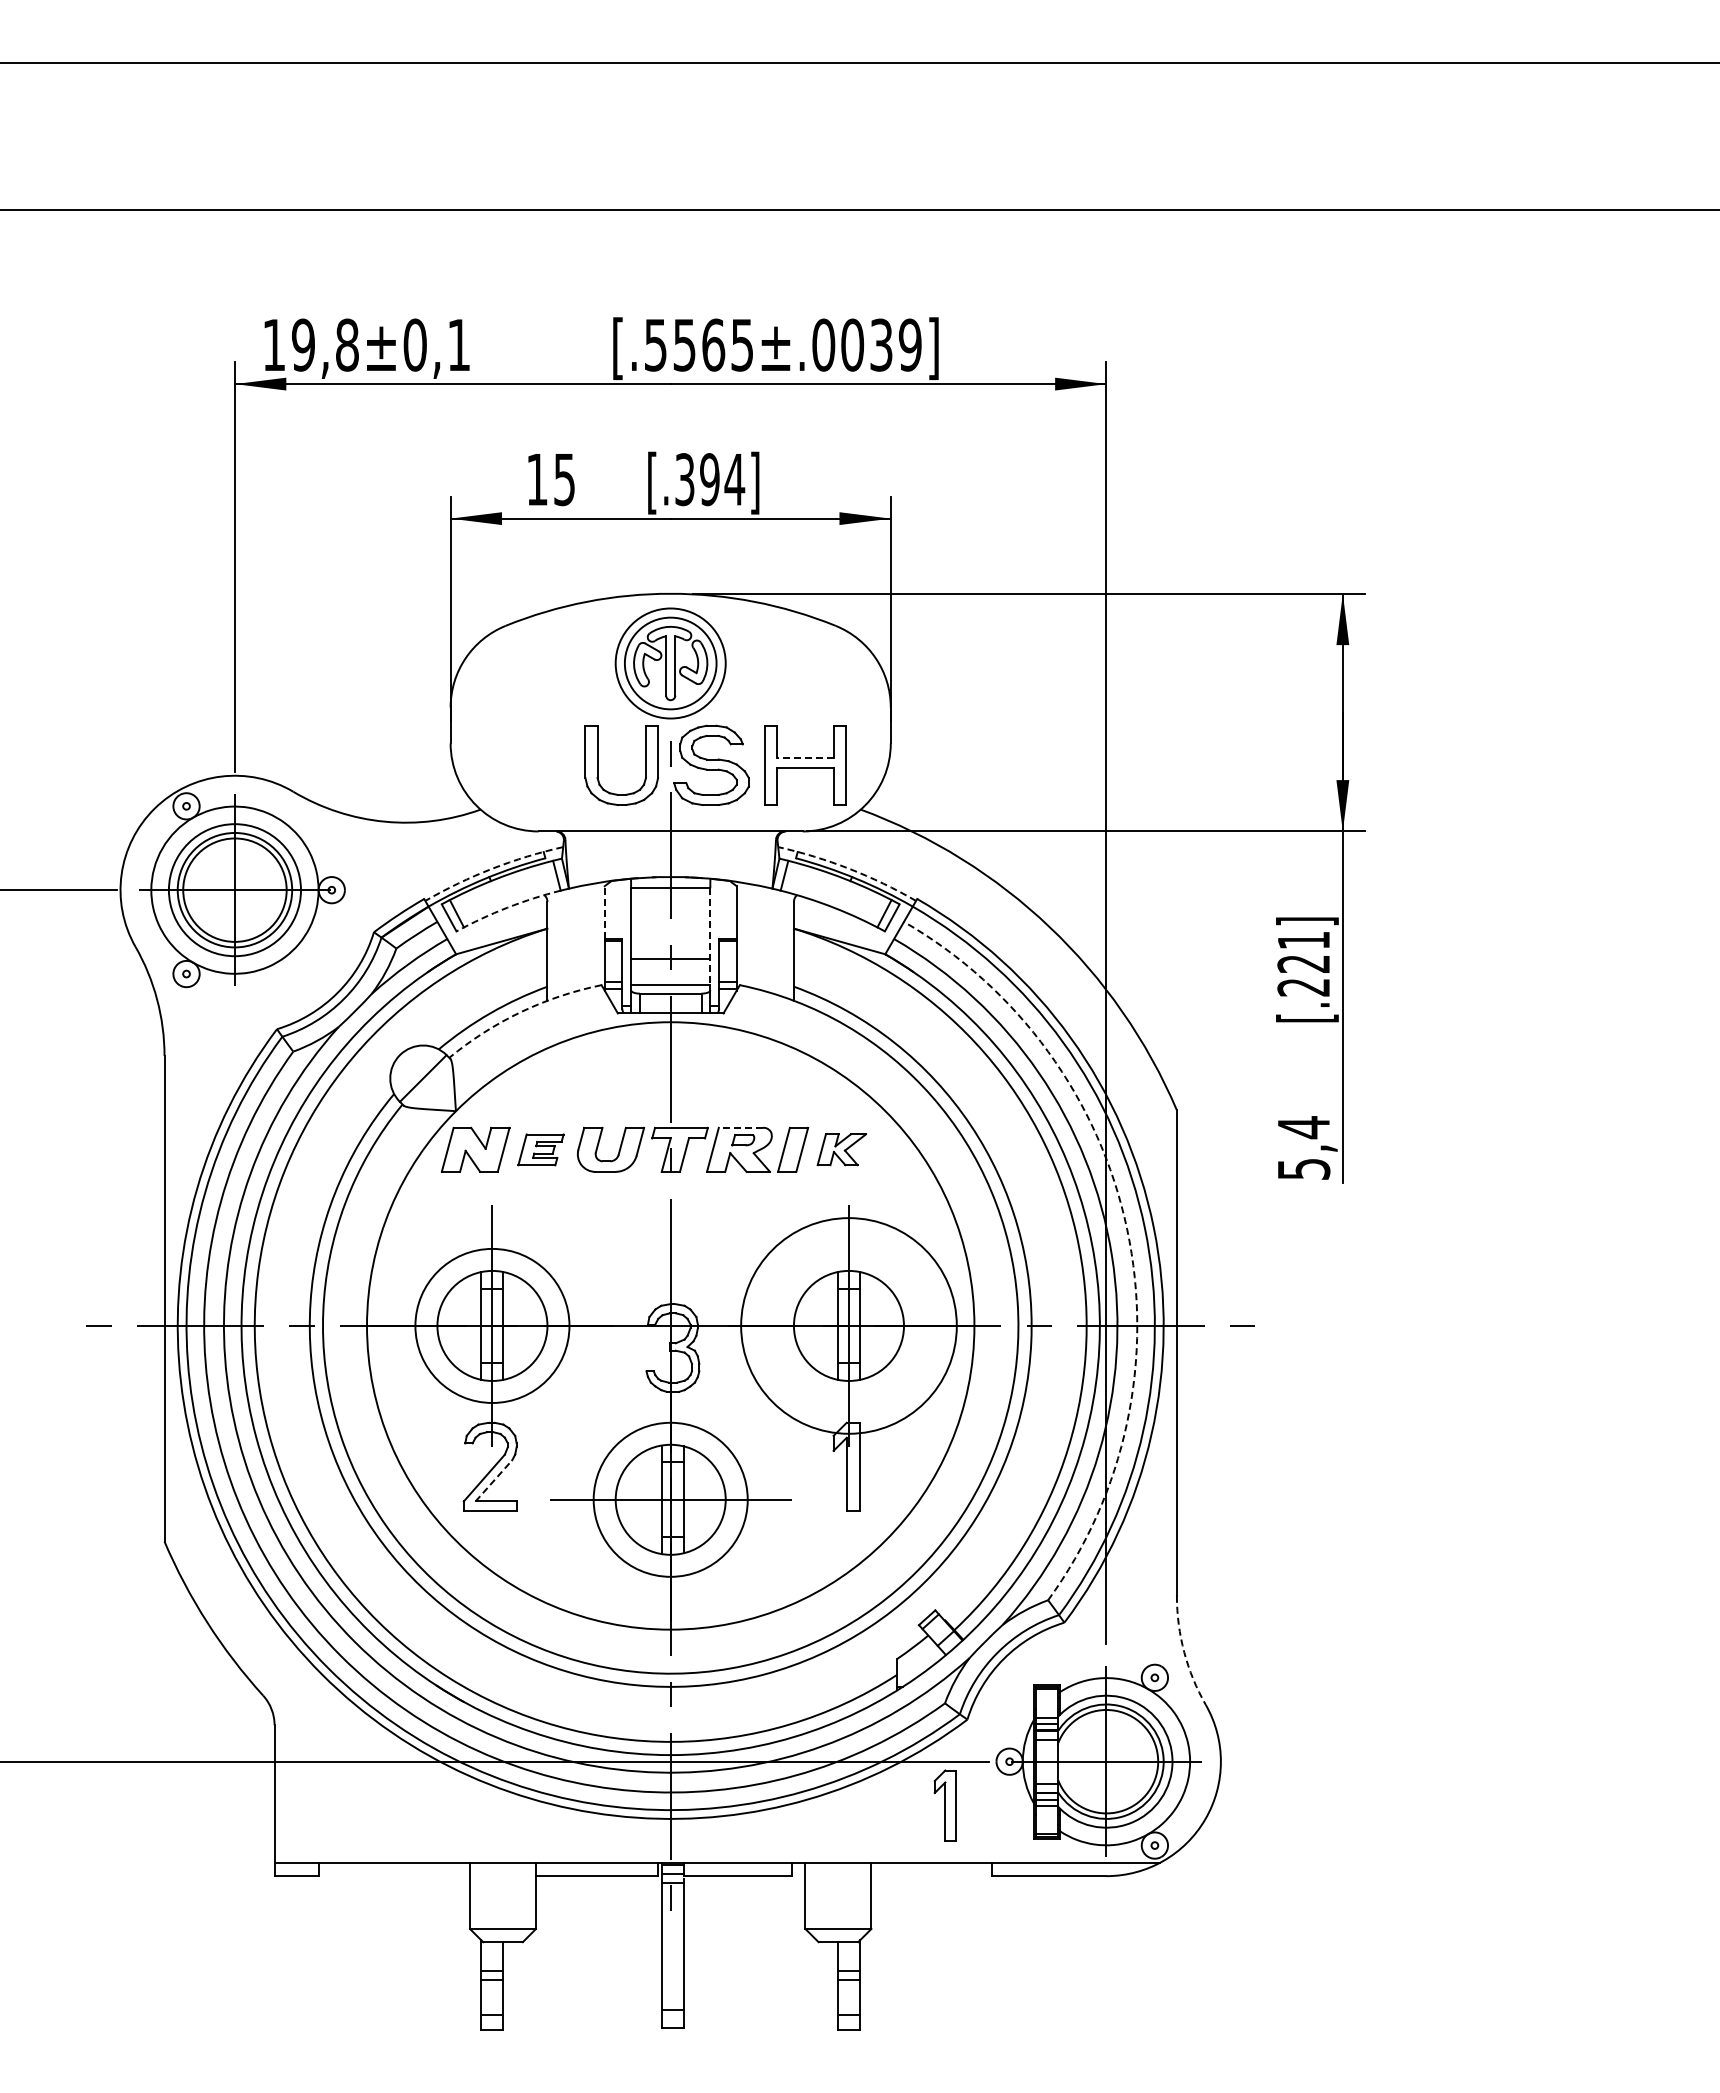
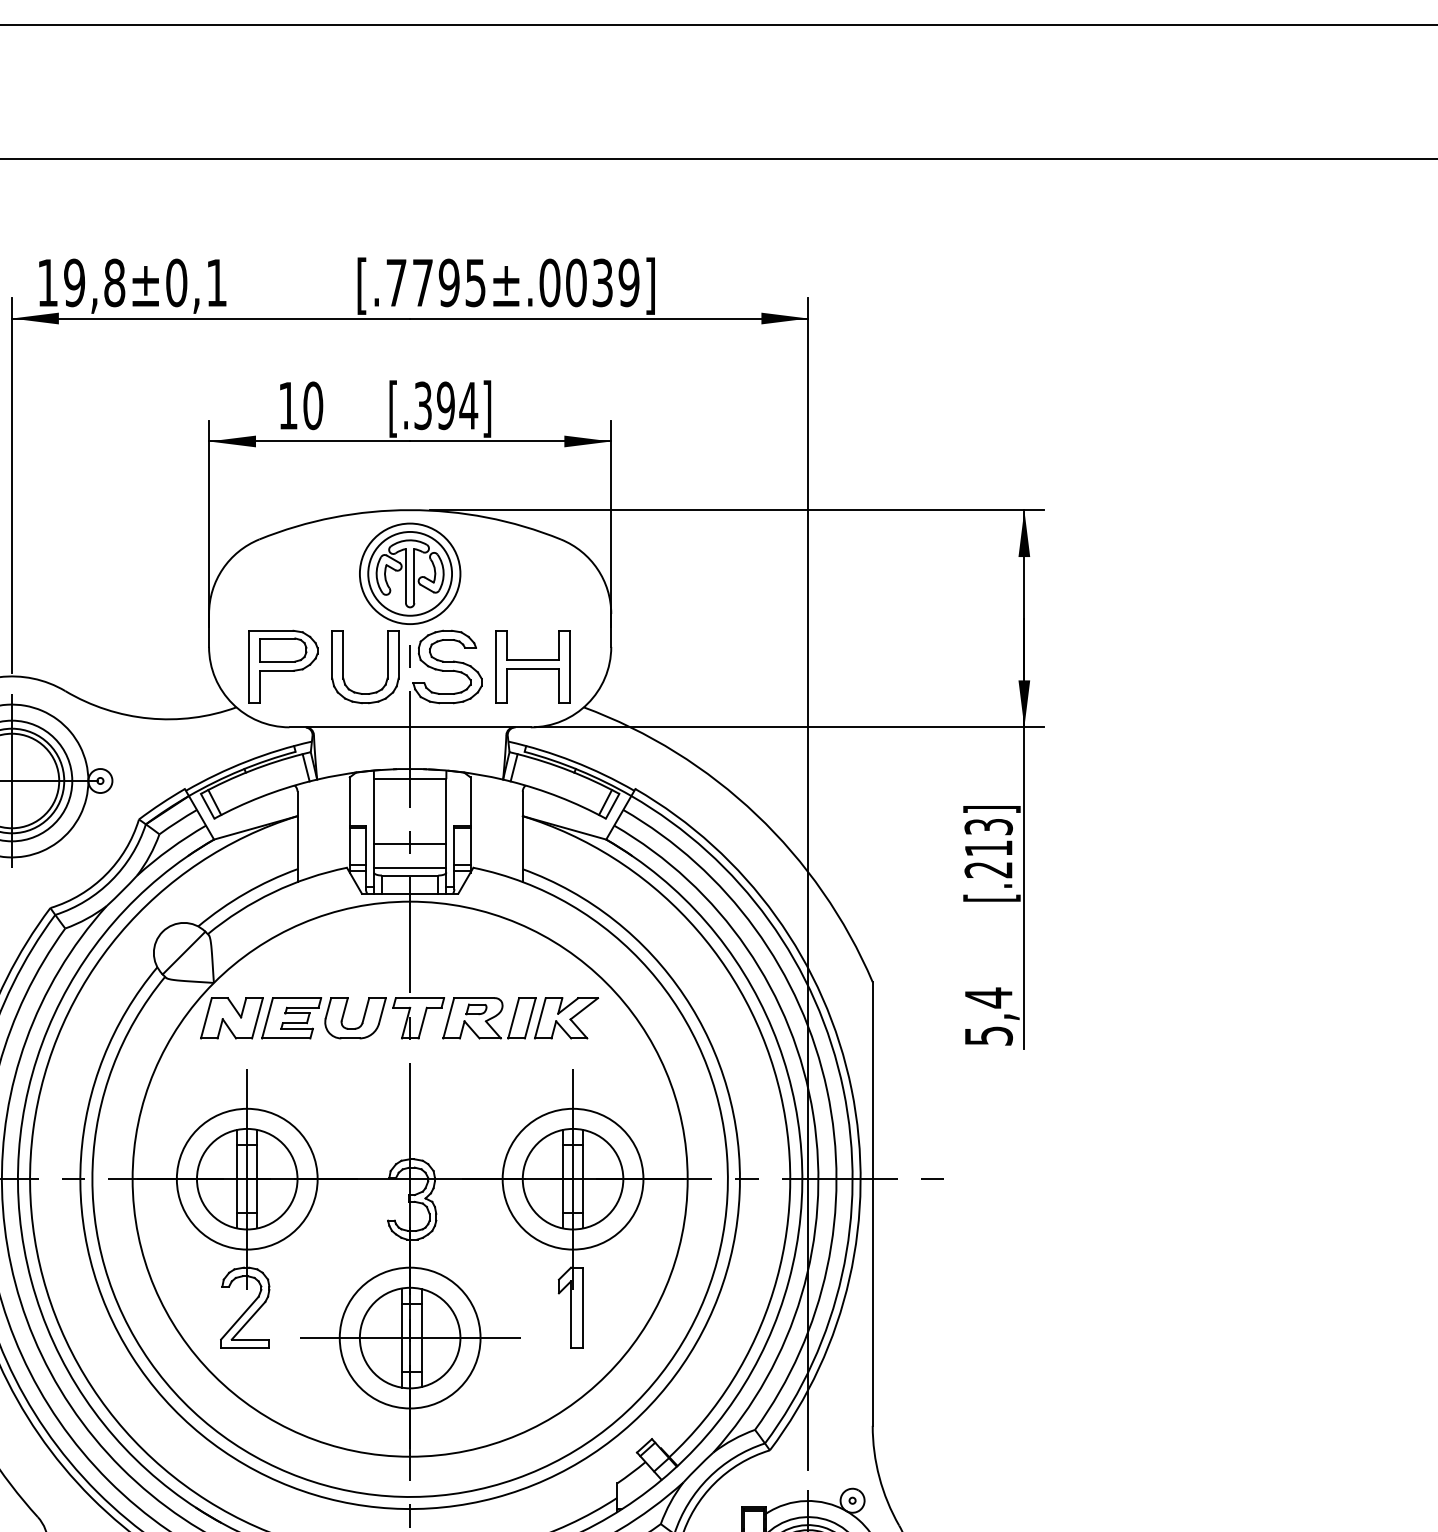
text: (685, 344) -> (423, 282), [.5565±.0039] -> [.7795±.0039]
text: (564, 479) -> (313, 405), 15 -> 10
line: (804, 757) -> (532, 659), dashed -> solid
part: (532, 764) -> (283, 666), added
arc: (492, 868) -> (247, 761), dashed -> solid
arc: (849, 868) -> (573, 761), dashed -> solid
arc: (507, 907) -> (261, 796), dashed -> solid
line: (604, 912) -> (349, 801), dashed -> solid
line: (710, 936) -> (446, 823), dashed -> solid
text: (1303, 951) -> (988, 837), [.221] -> [.213]
arc: (520, 1012) -> (272, 892), dashed -> solid
line: (740, 1127) -> (473, 997), dashed -> solid
part: (540, 1149) -> (291, 1017), size x1.43
part: (841, 1149) -> (566, 1017), size x1.43
arc: (1127, 1228) -> (827, 1090), dashed -> solid
circle: (848, 1325) -> (572, 1178), size x0.71
line: (493, 1480) -> (248, 1320), dashed -> solid
arc: (1184, 1652) -> (879, 1477), dashed -> solid

